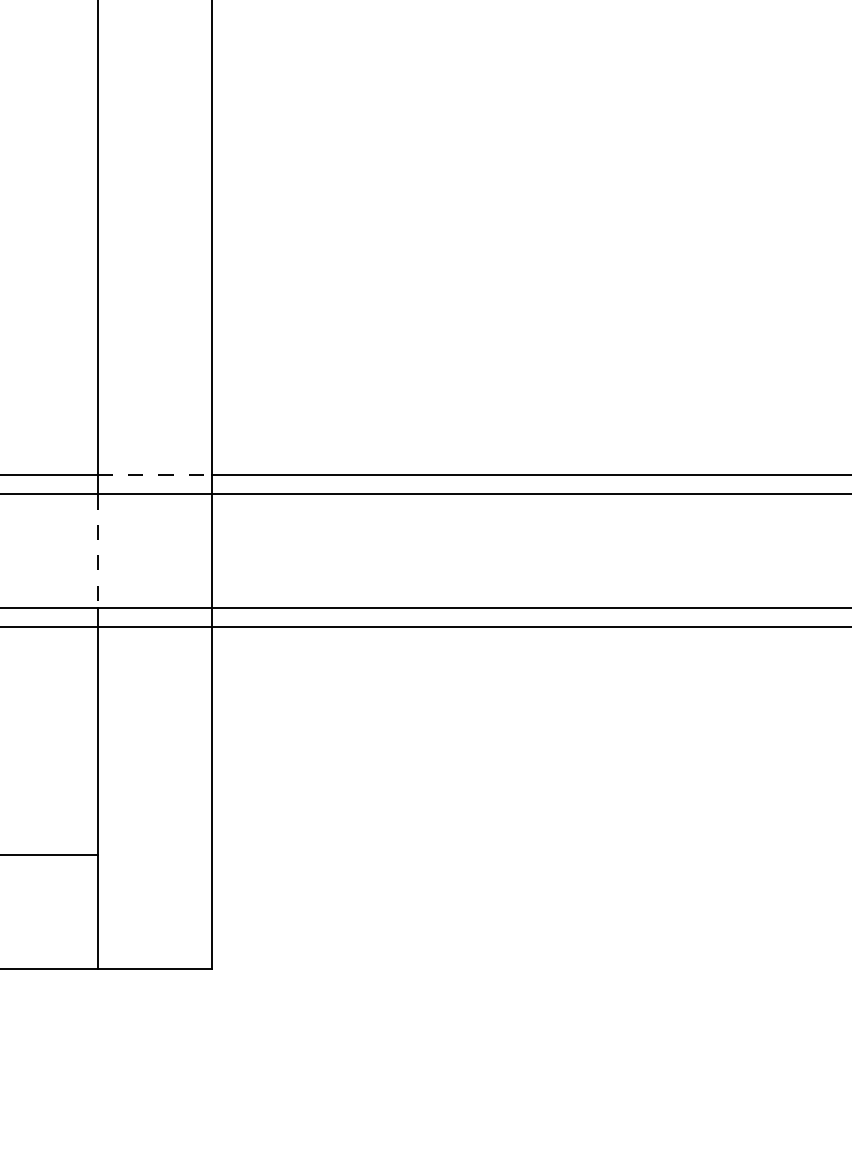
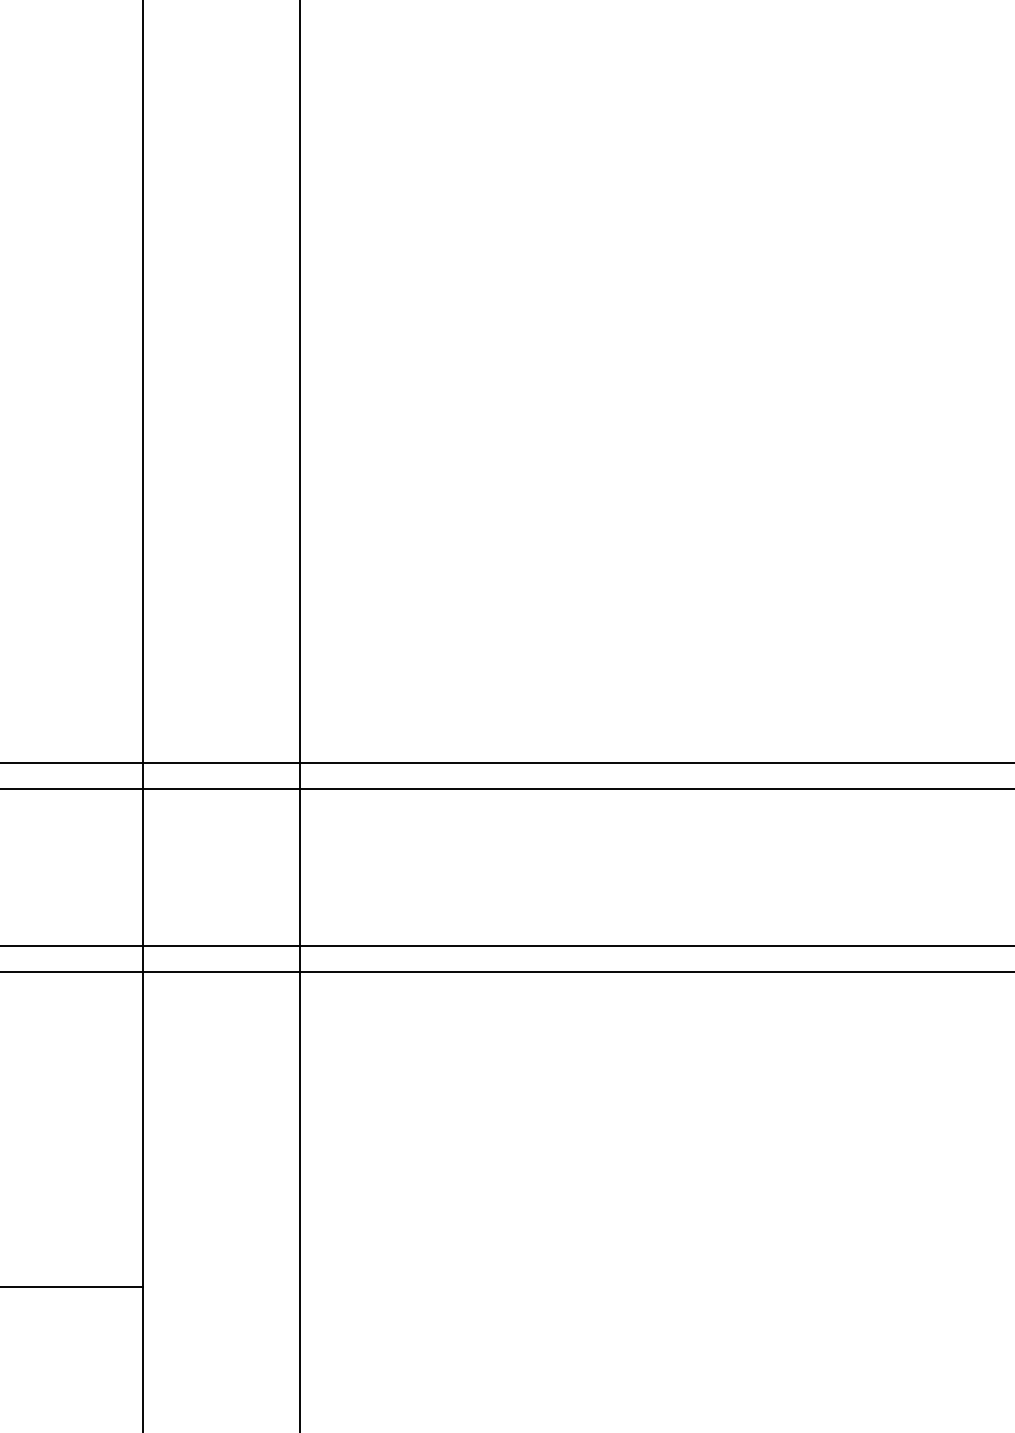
line: (155, 475) -> (222, 763), dashed -> solid
line: (97, 551) -> (142, 867), dashed -> solid

